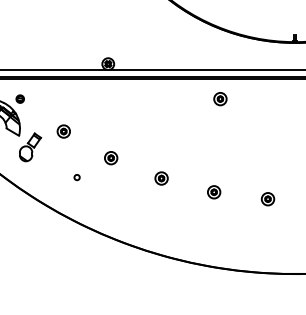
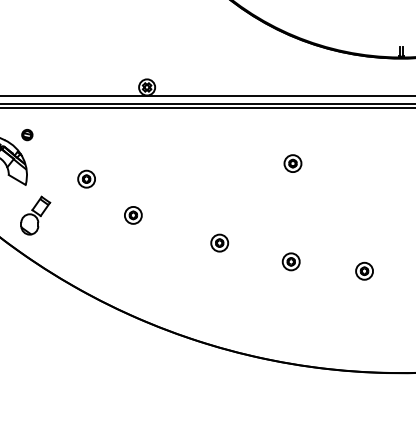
part: (220, 99) -> (293, 164), moved
part: (30, 147) -> (35, 215), moved
part: (111, 158) -> (133, 215), moved
circle: (76, 177) -> (103, 241), removed

